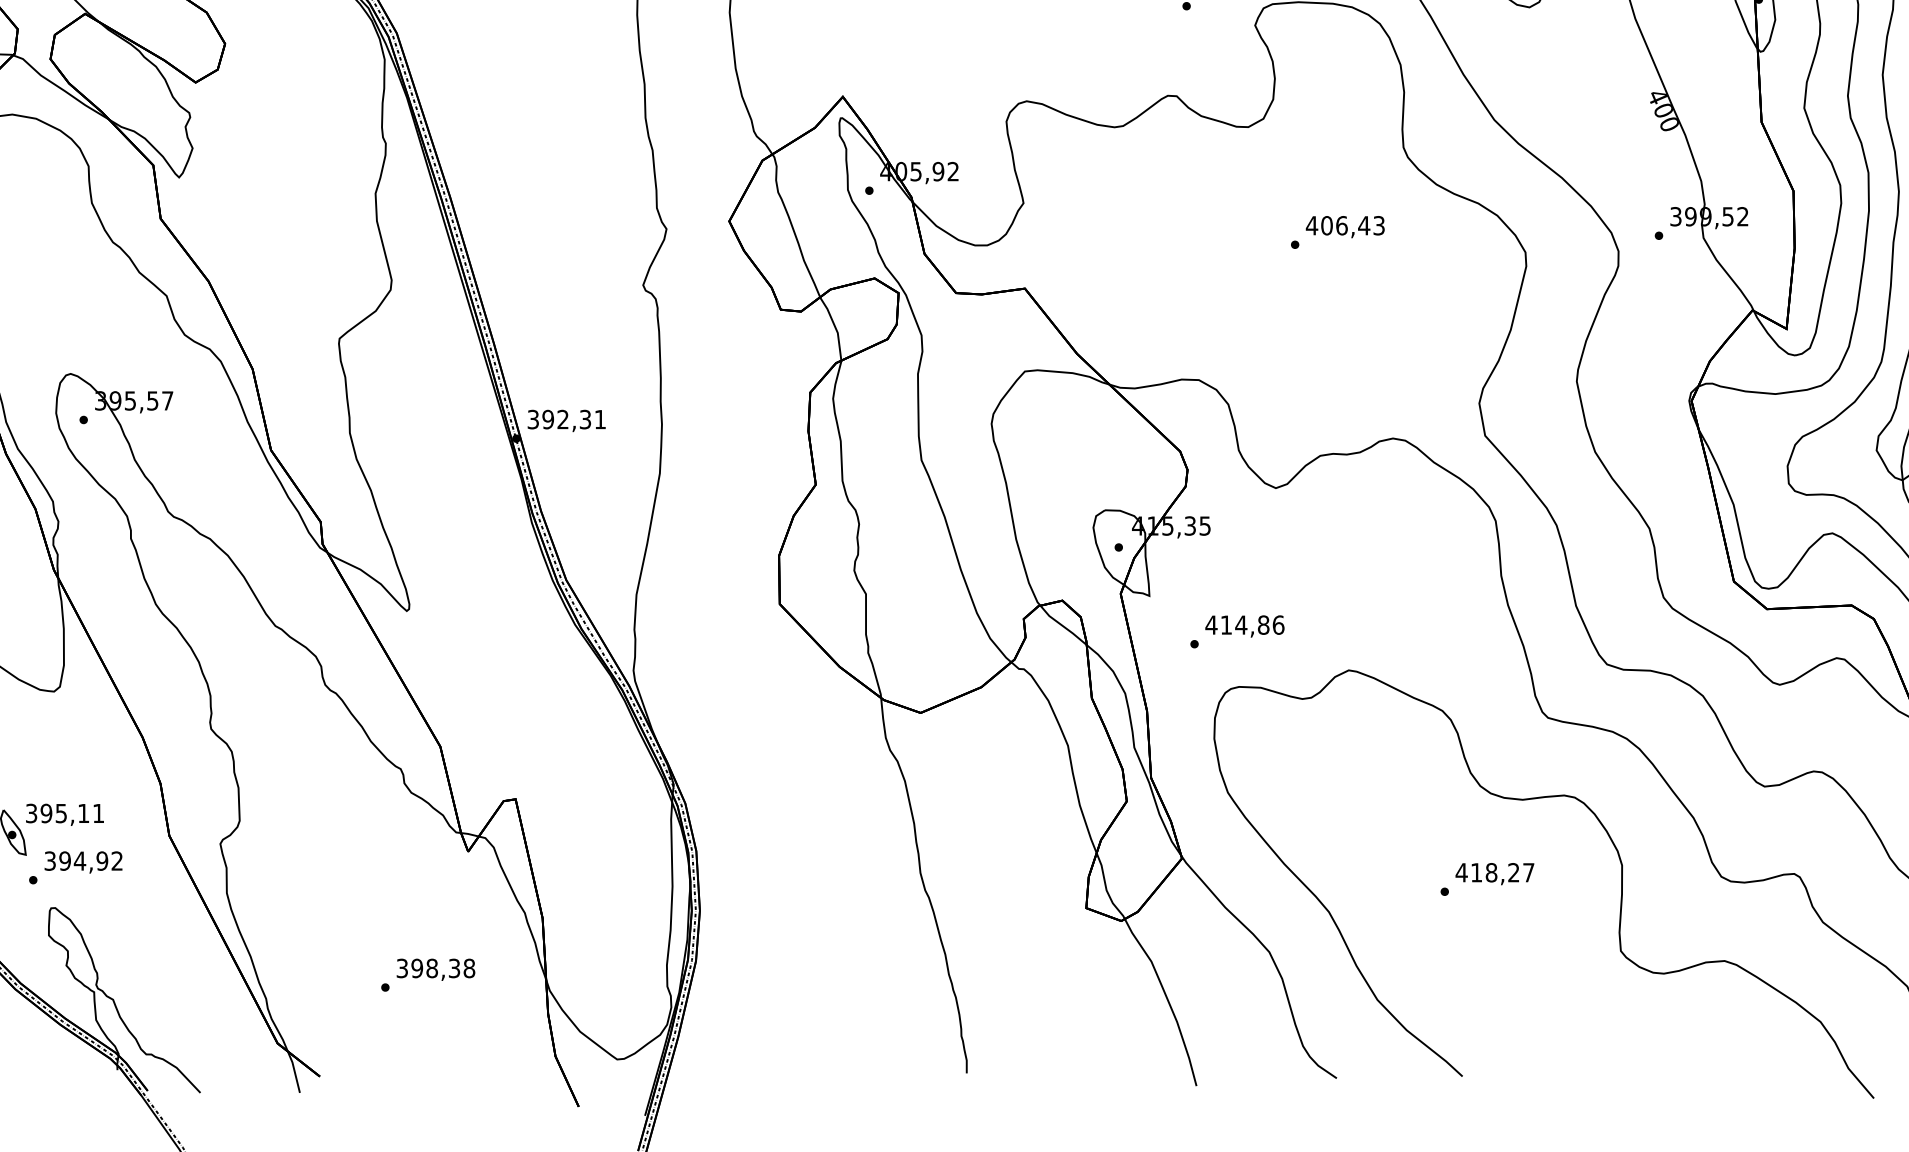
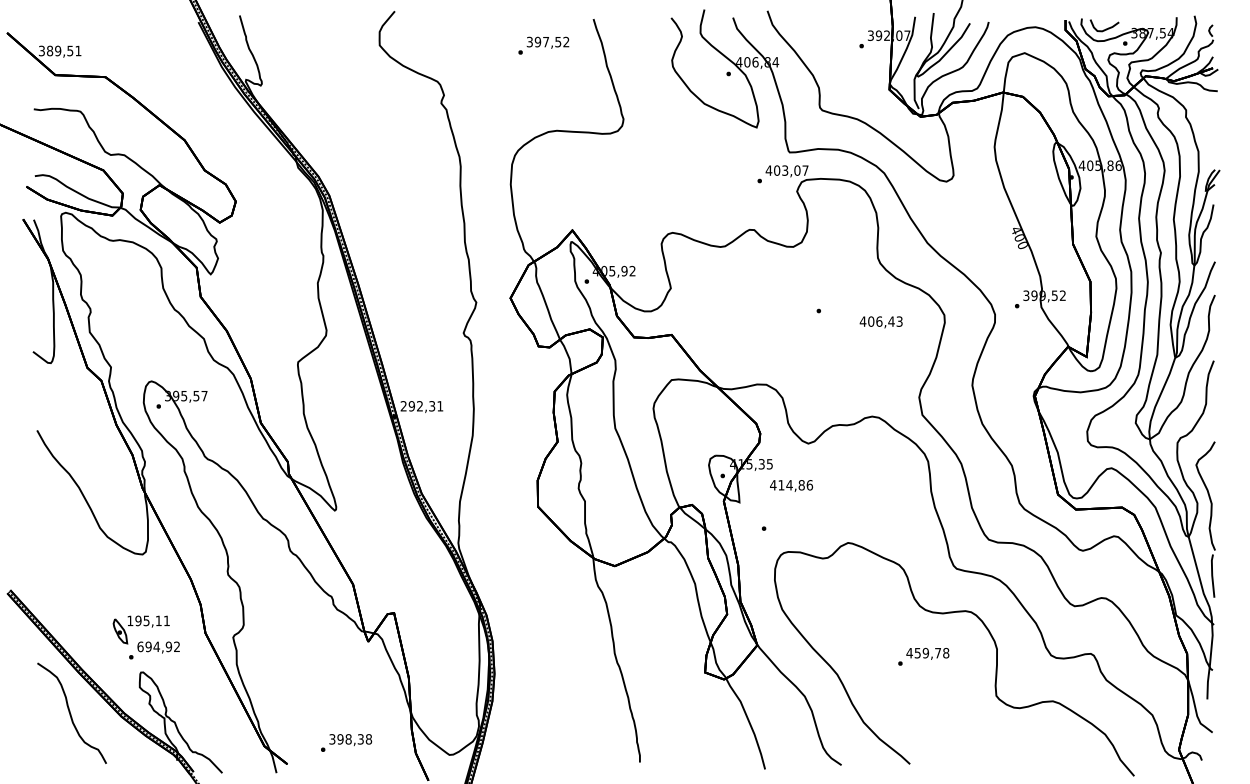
text: (1343, 227) -> (880, 322), moved
text: (532, 419) -> (403, 406), 392,31 -> 292,31
text: (1244, 625) -> (791, 485), moved
text: (31, 812) -> (130, 620), 395,11 -> 195,11
text: (50, 860) -> (140, 646), 394,92 -> 694,92
text: (1501, 871) -> (931, 652), 418,27 -> 459,78
text: (428, 974) -> (346, 742), moved

